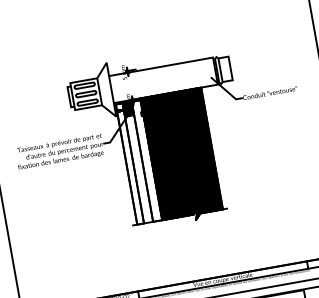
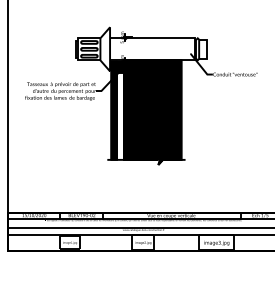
fill: (146, 160) -> (127, 110), added
fill: (129, 163) -> (113, 110), added

